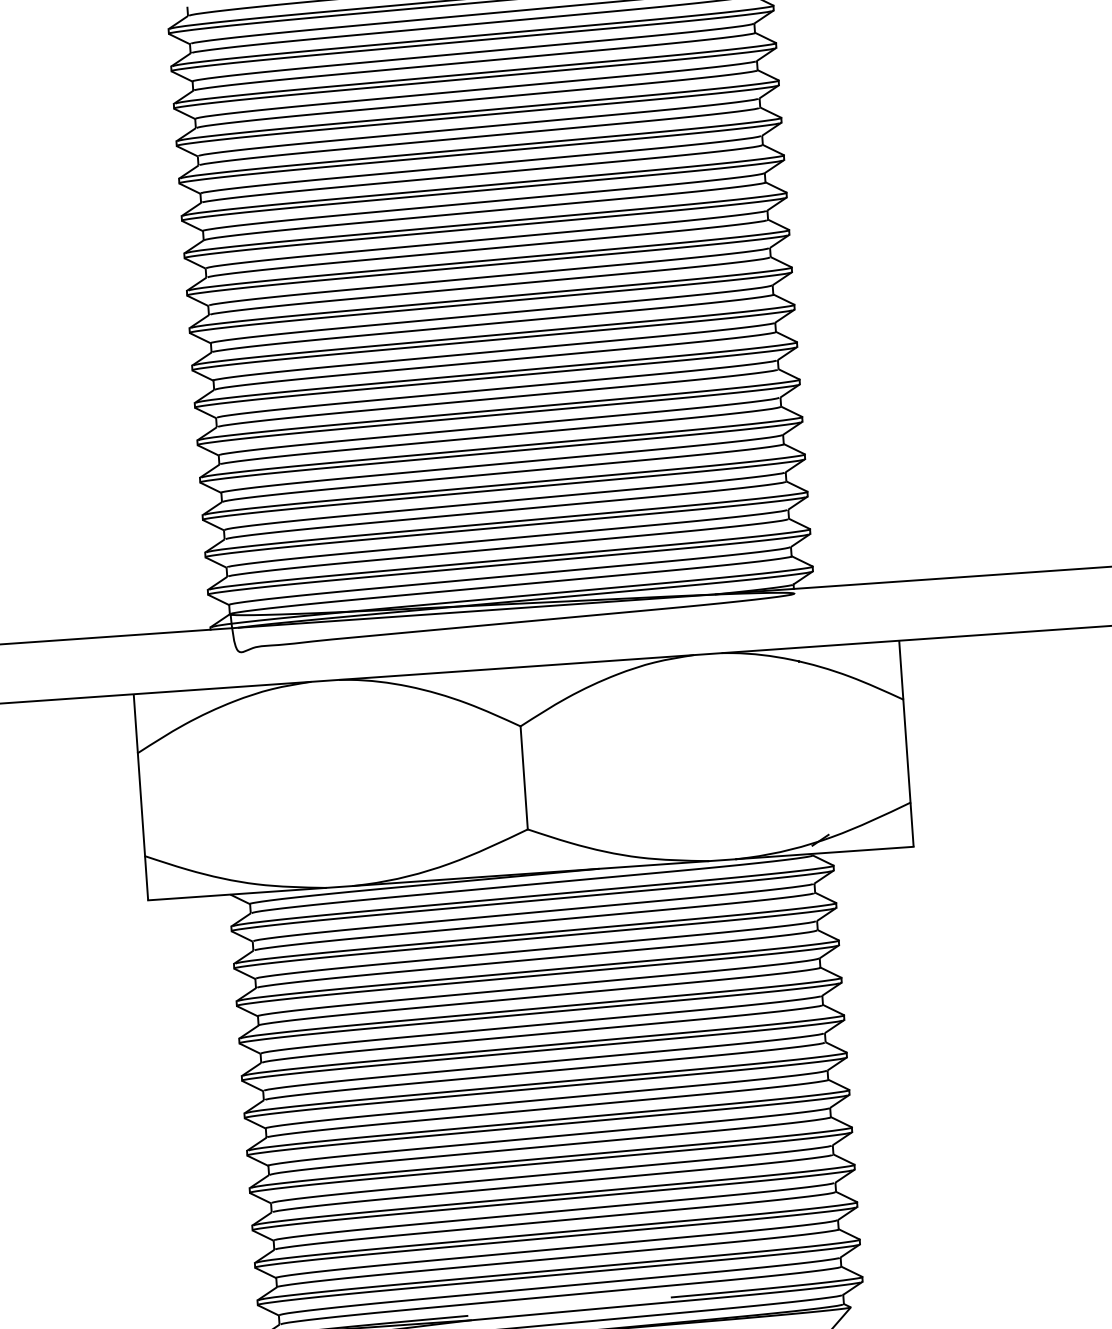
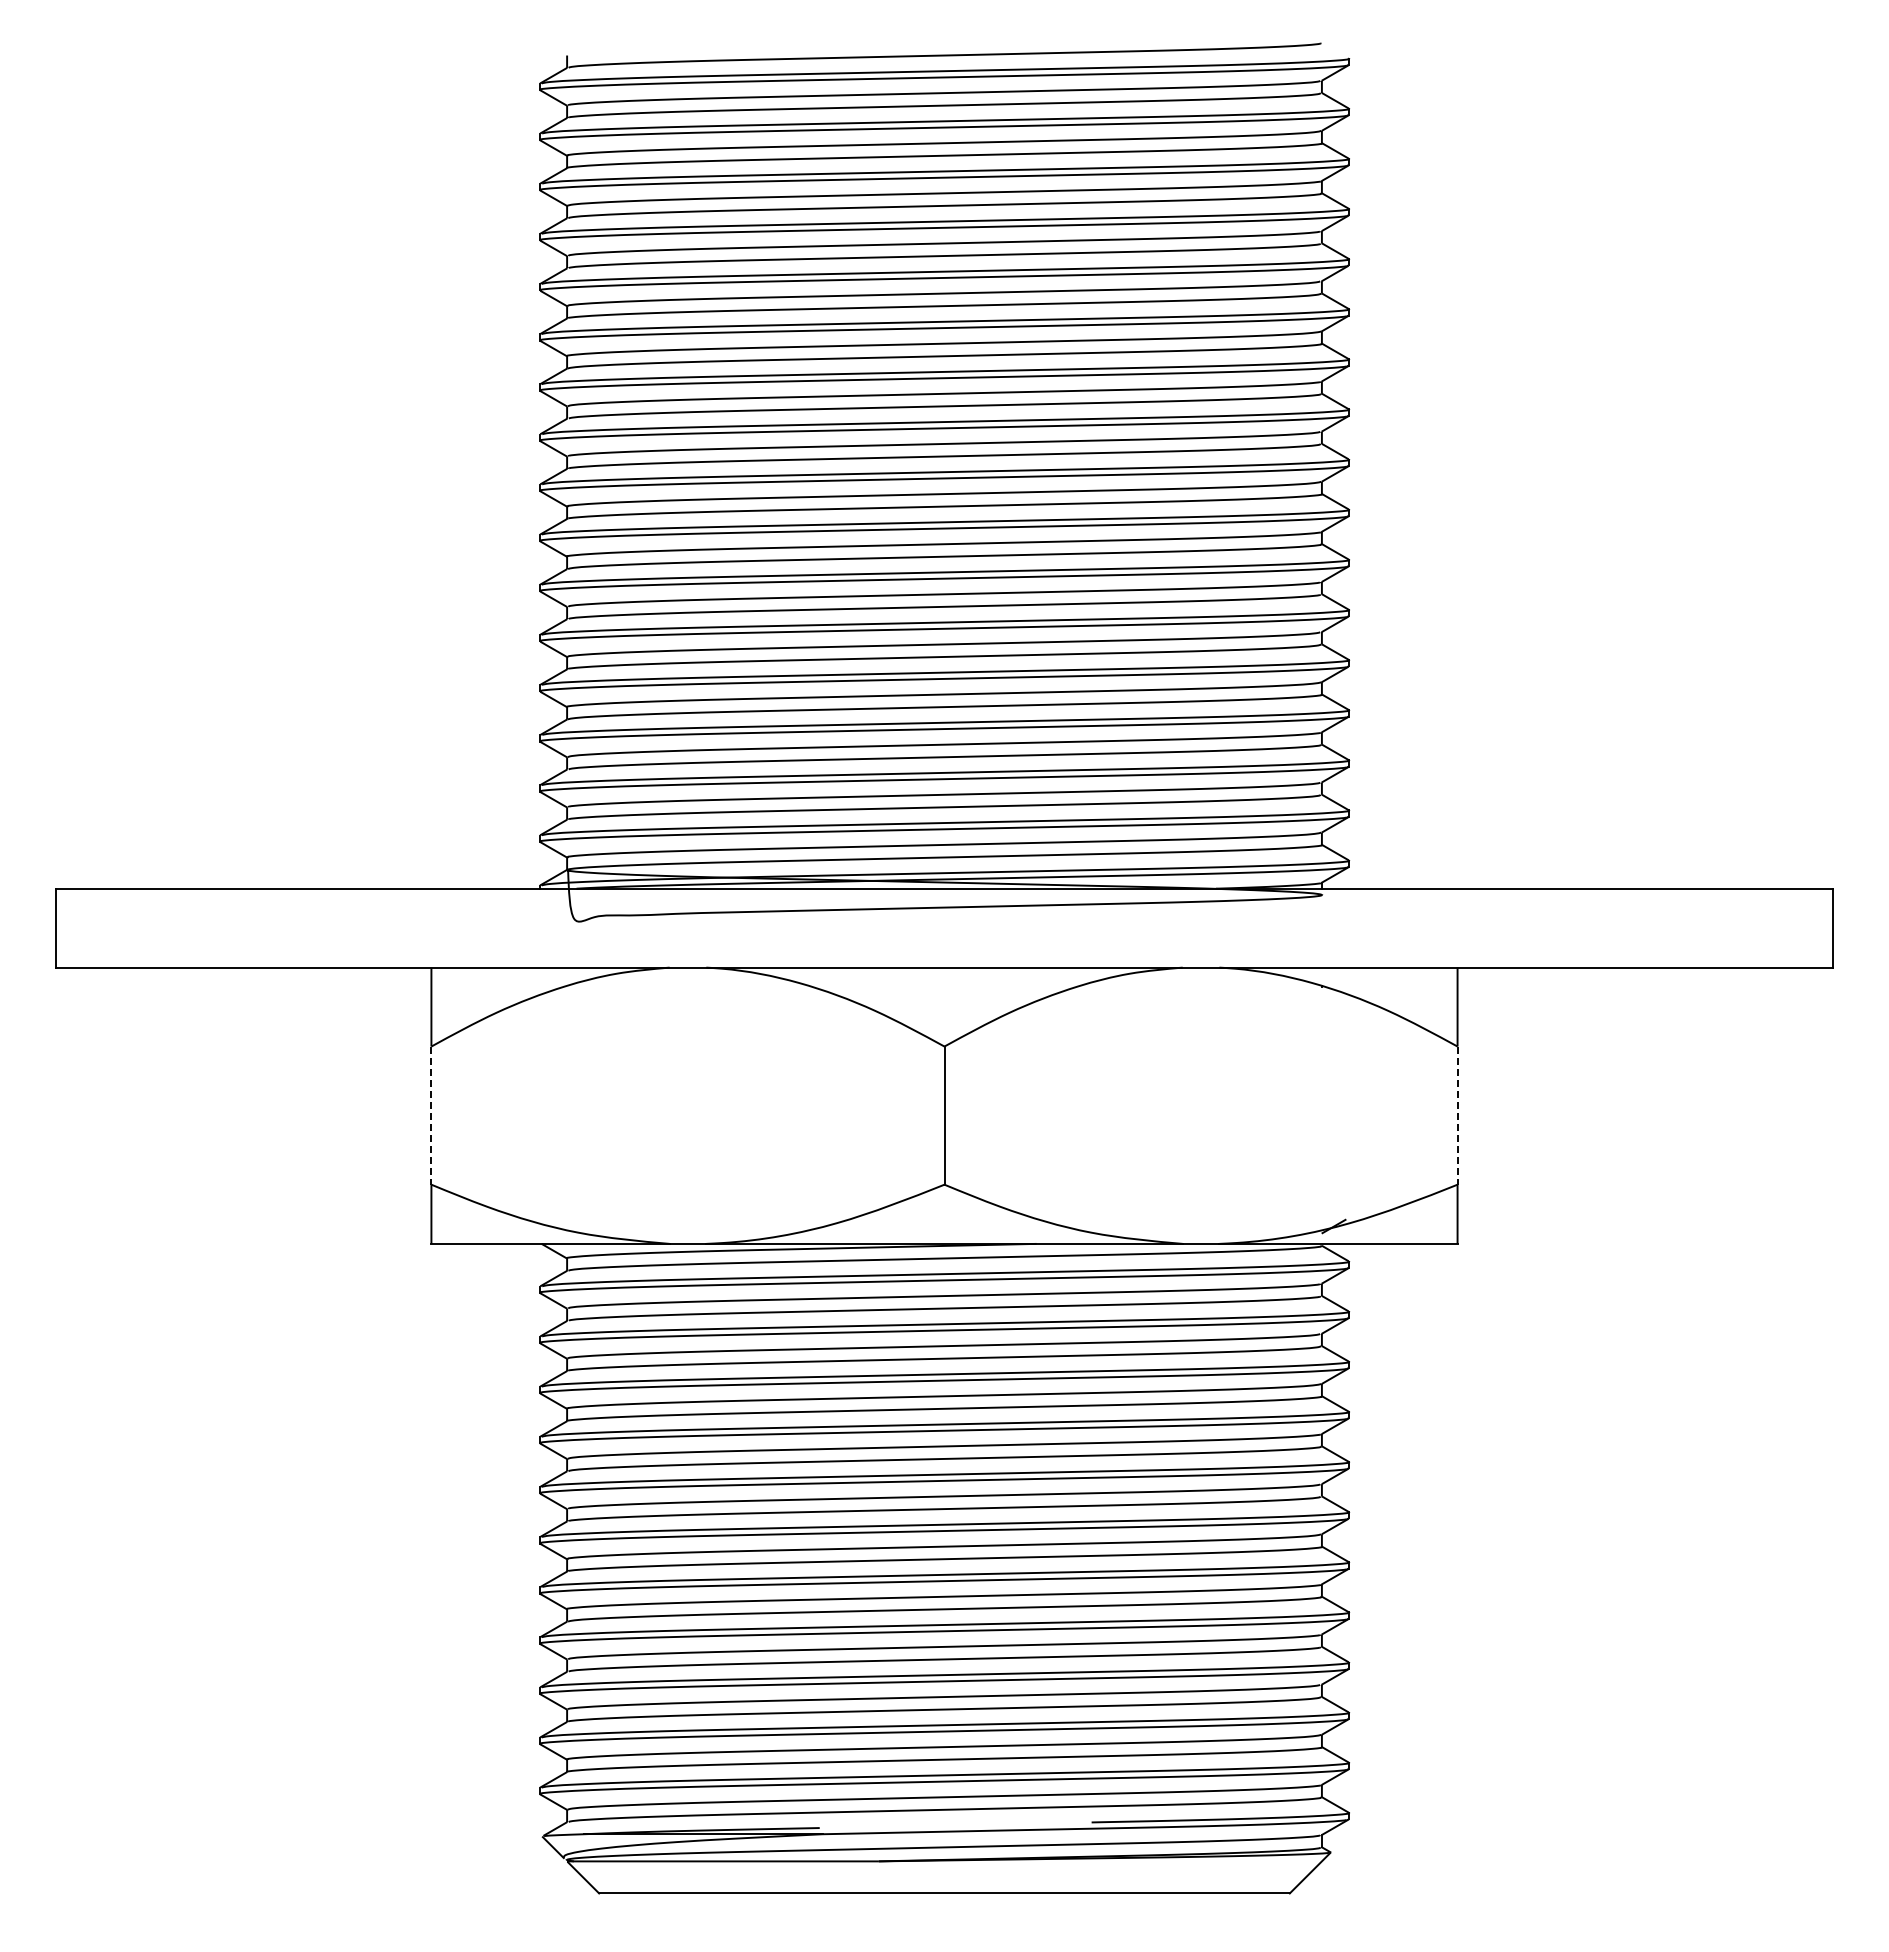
line: (906, 751) -> (1457, 1116), solid -> dashed
line: (141, 805) -> (431, 1116), solid -> dashed

